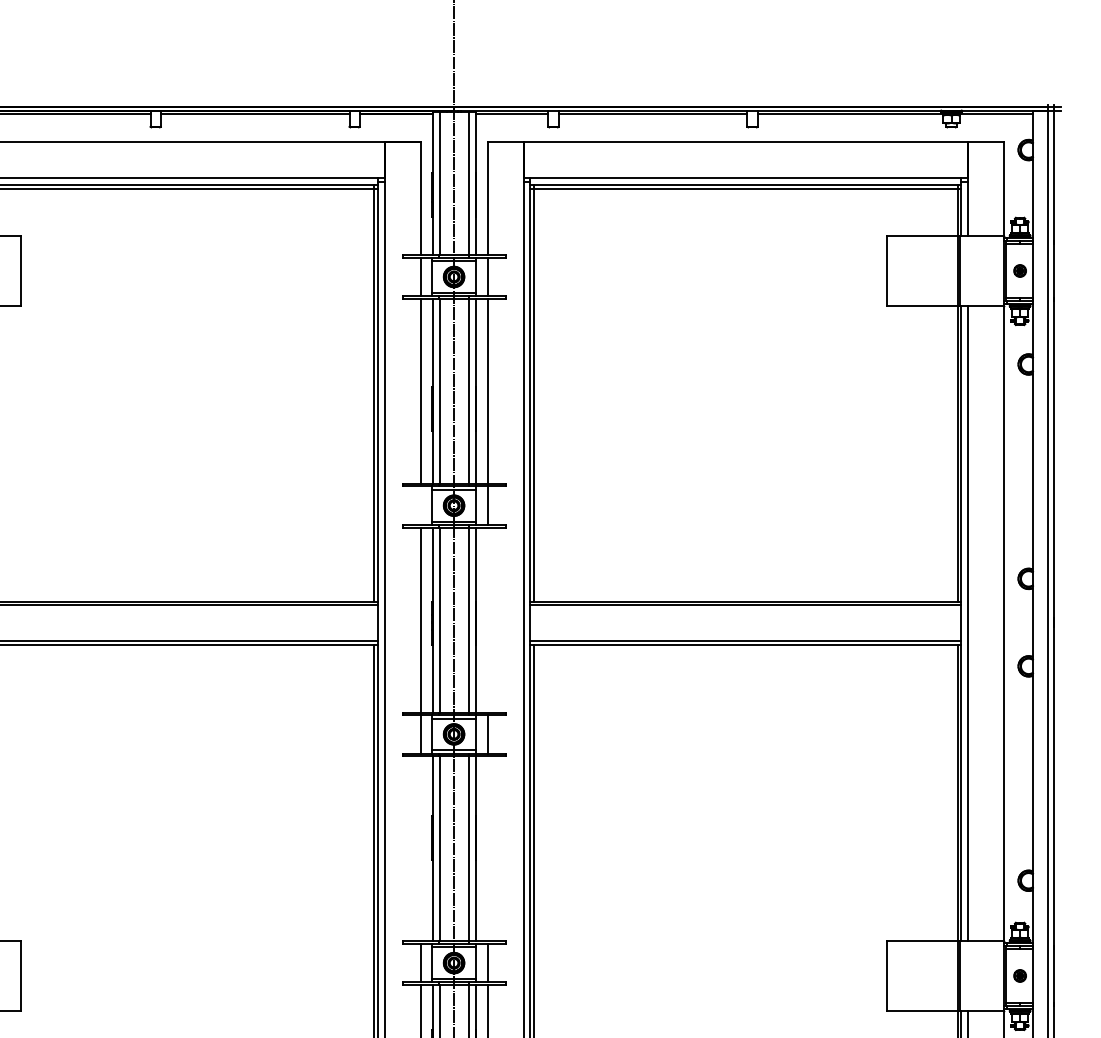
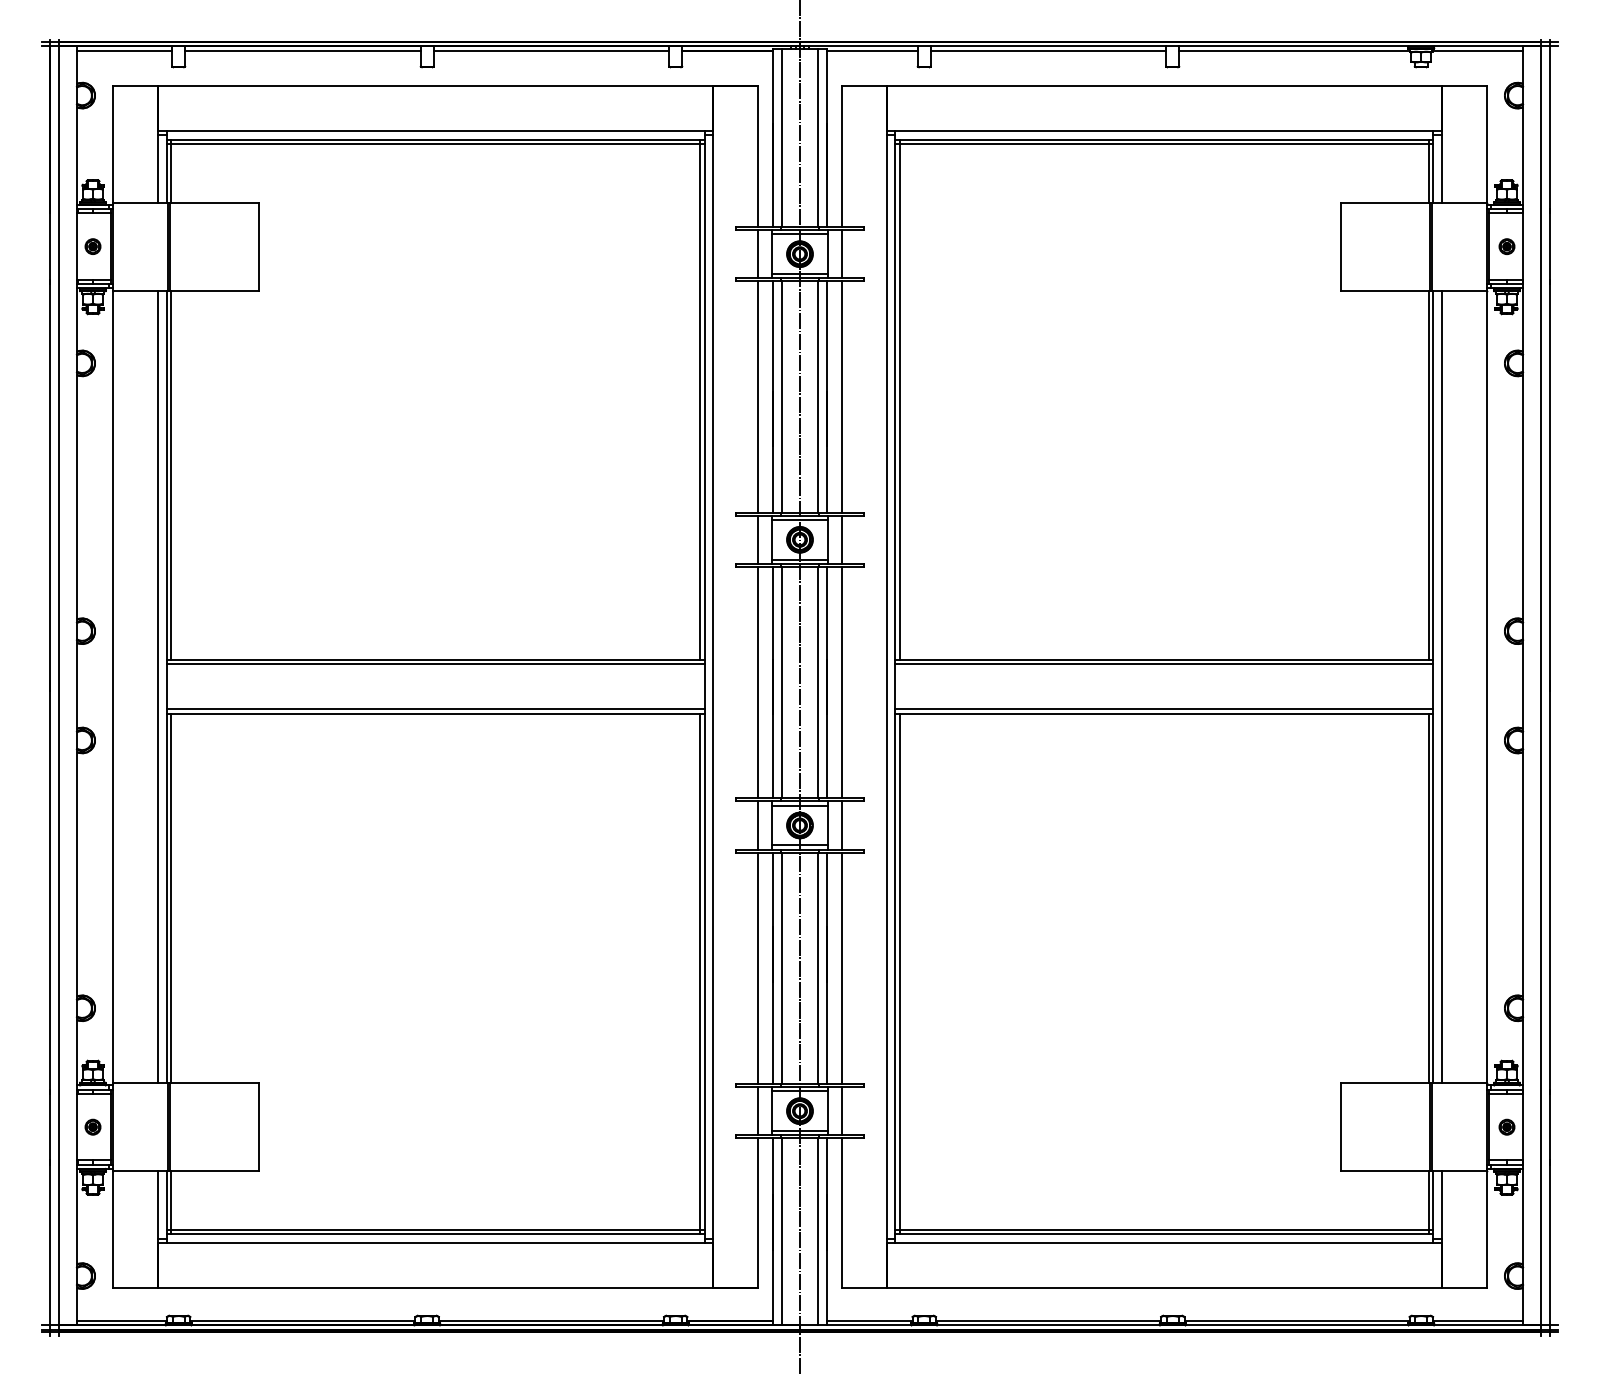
line: (420, 505) -> (758, 539), added
line: (487, 619) -> (841, 682), added
line: (420, 848) -> (758, 967), added
line: (487, 848) -> (841, 967), added

